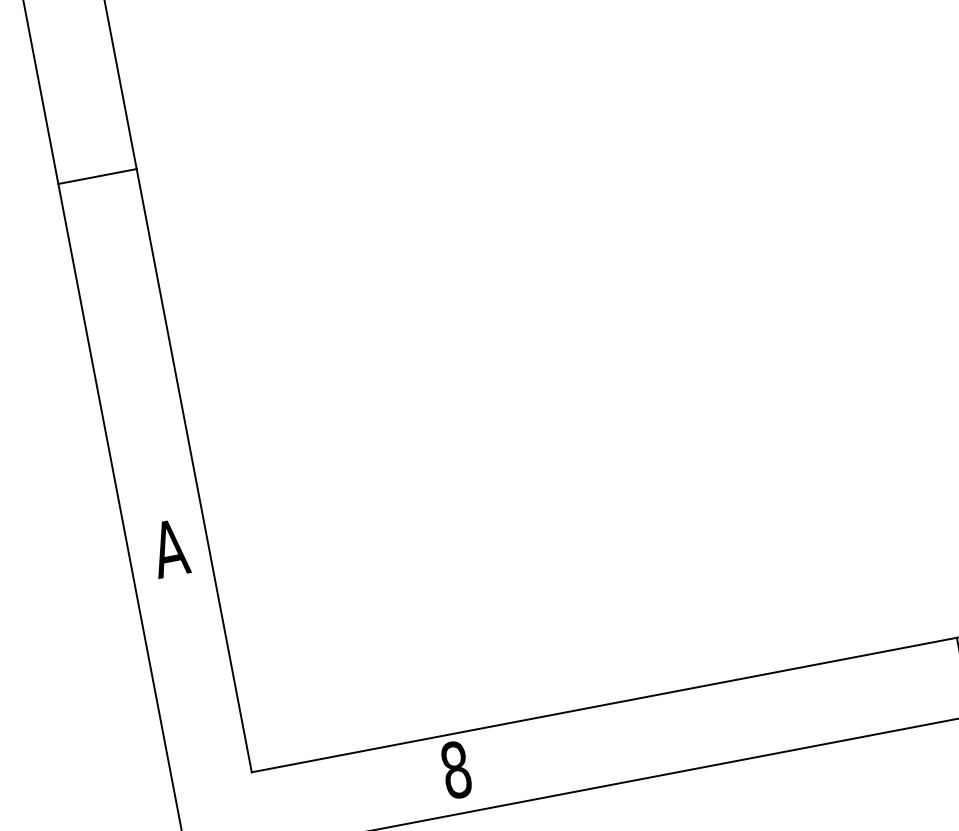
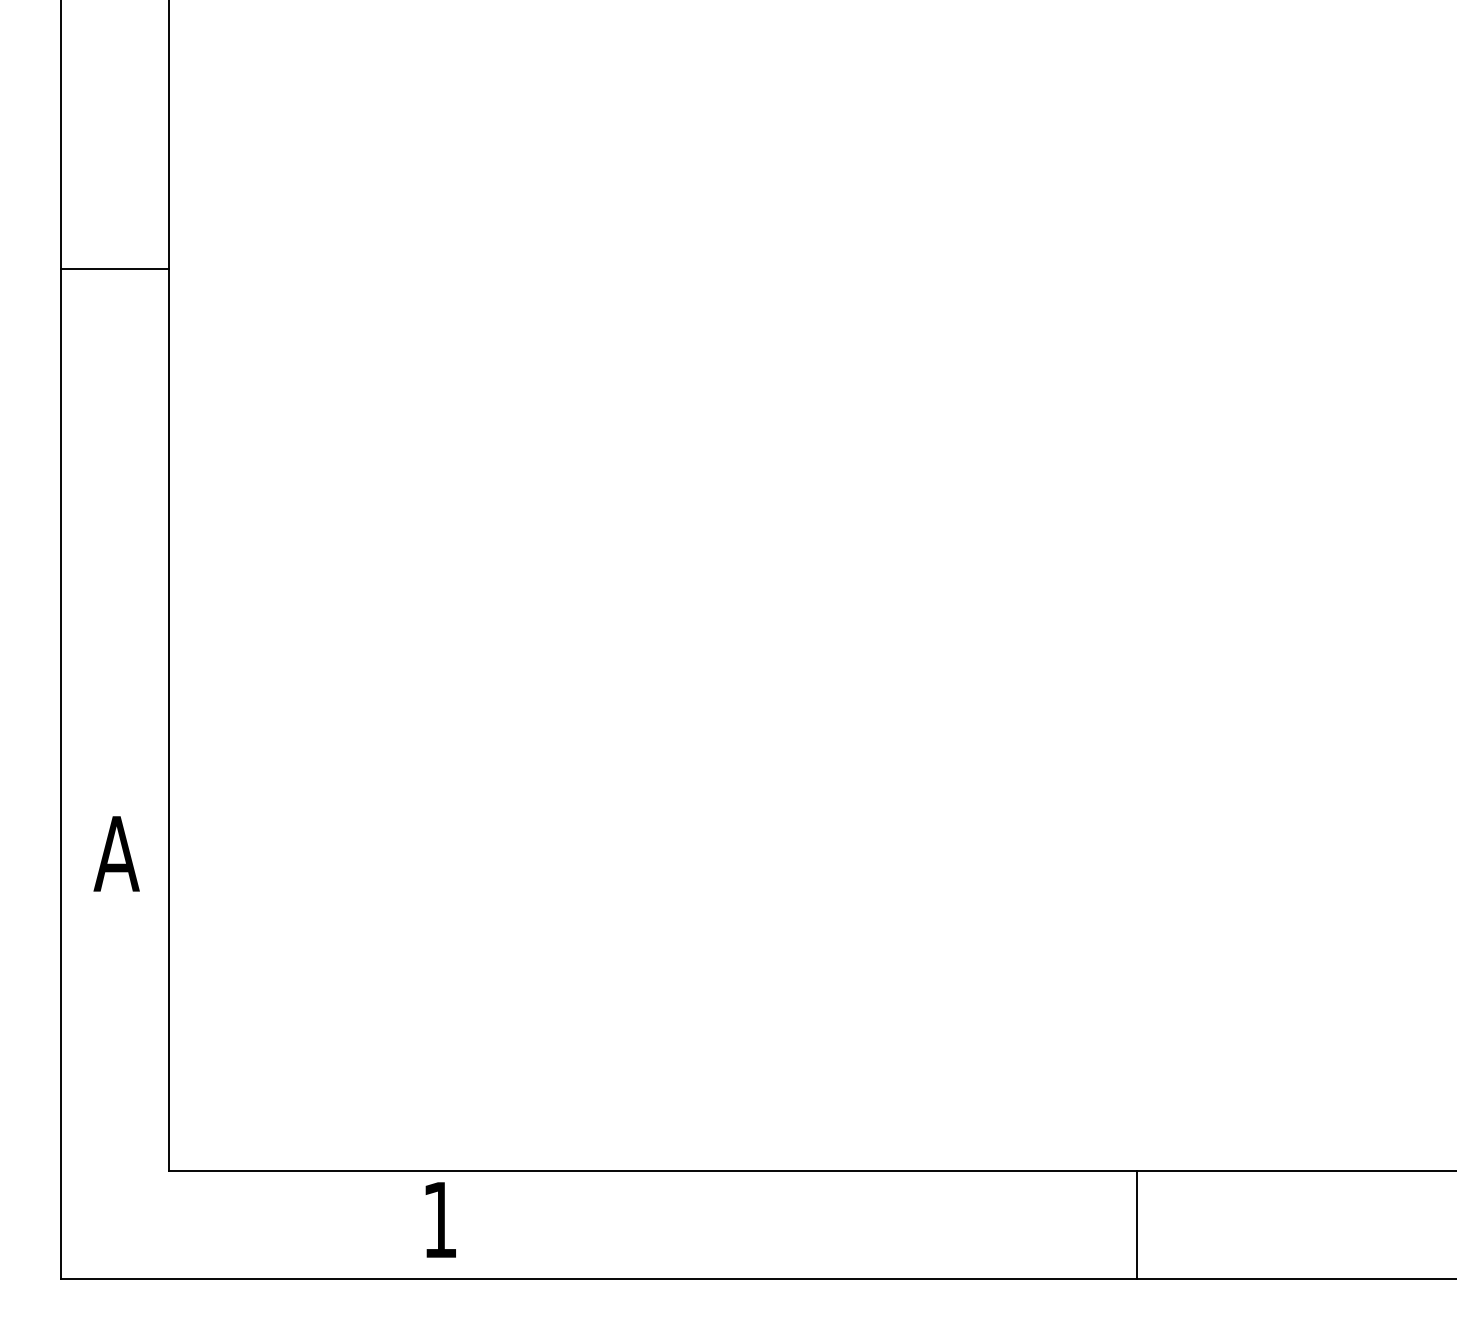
line: (97, 176) -> (114, 269), moved
text: (455, 770) -> (439, 1220), 8 -> 1

